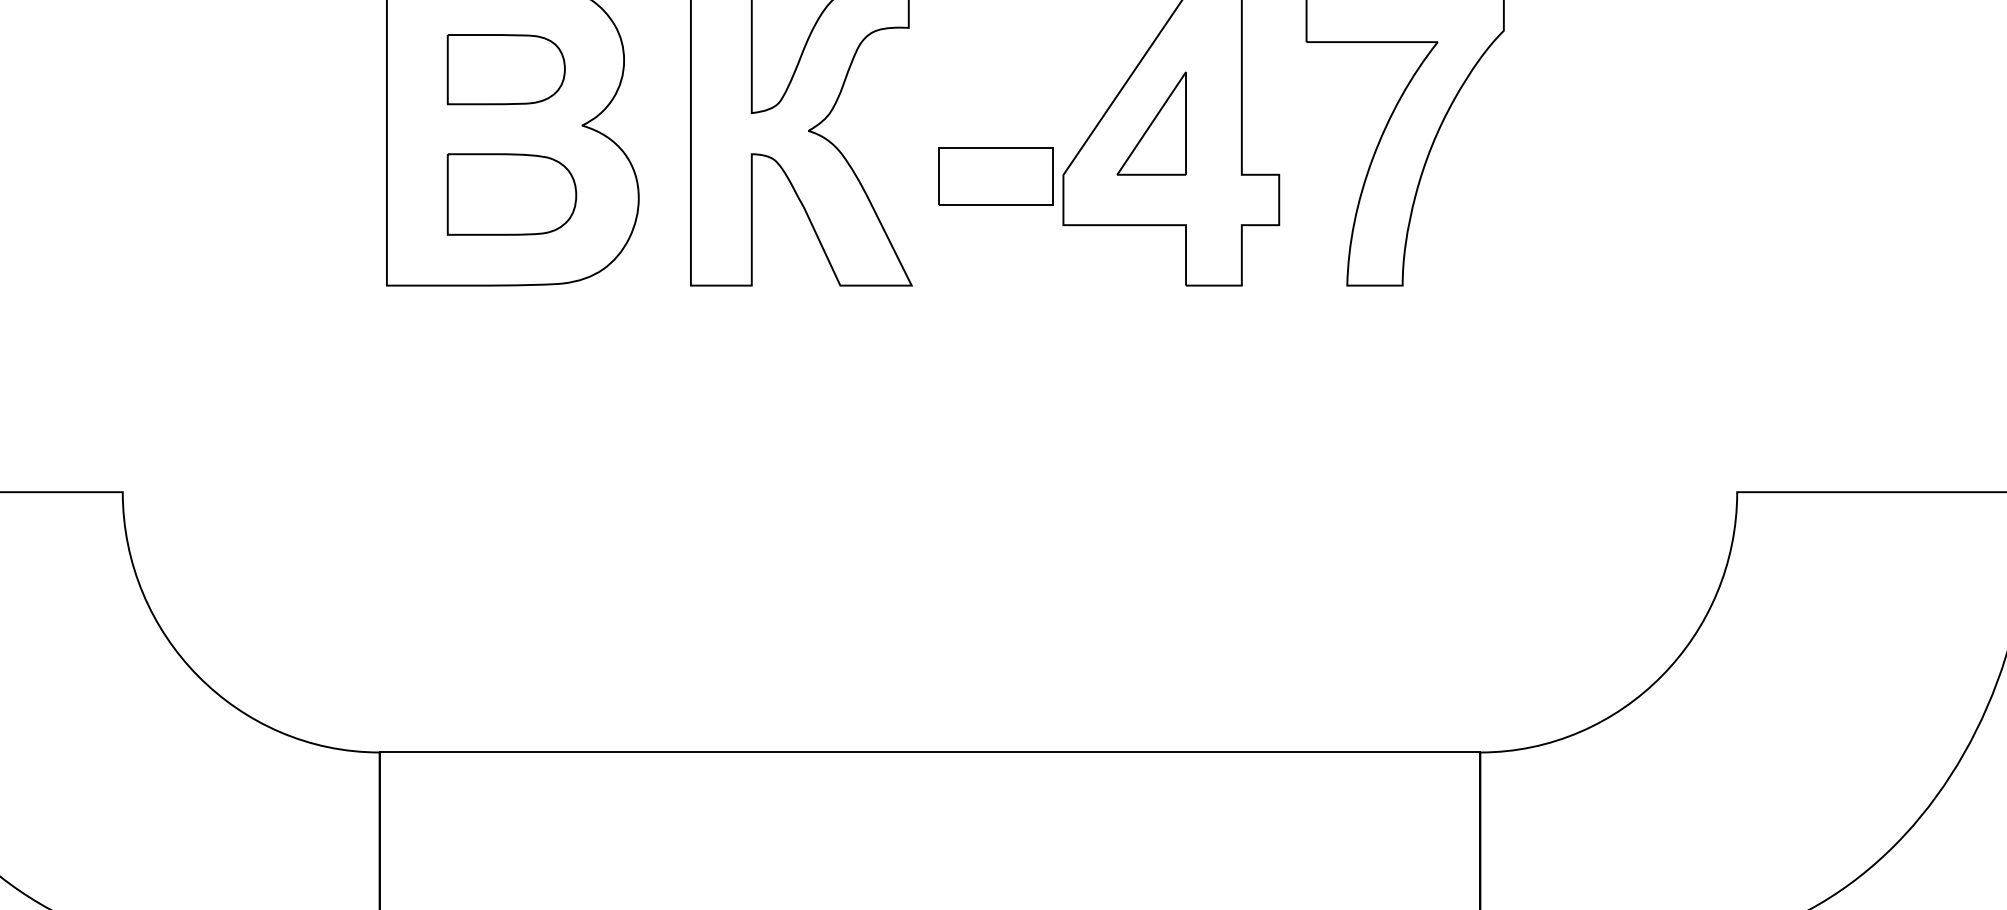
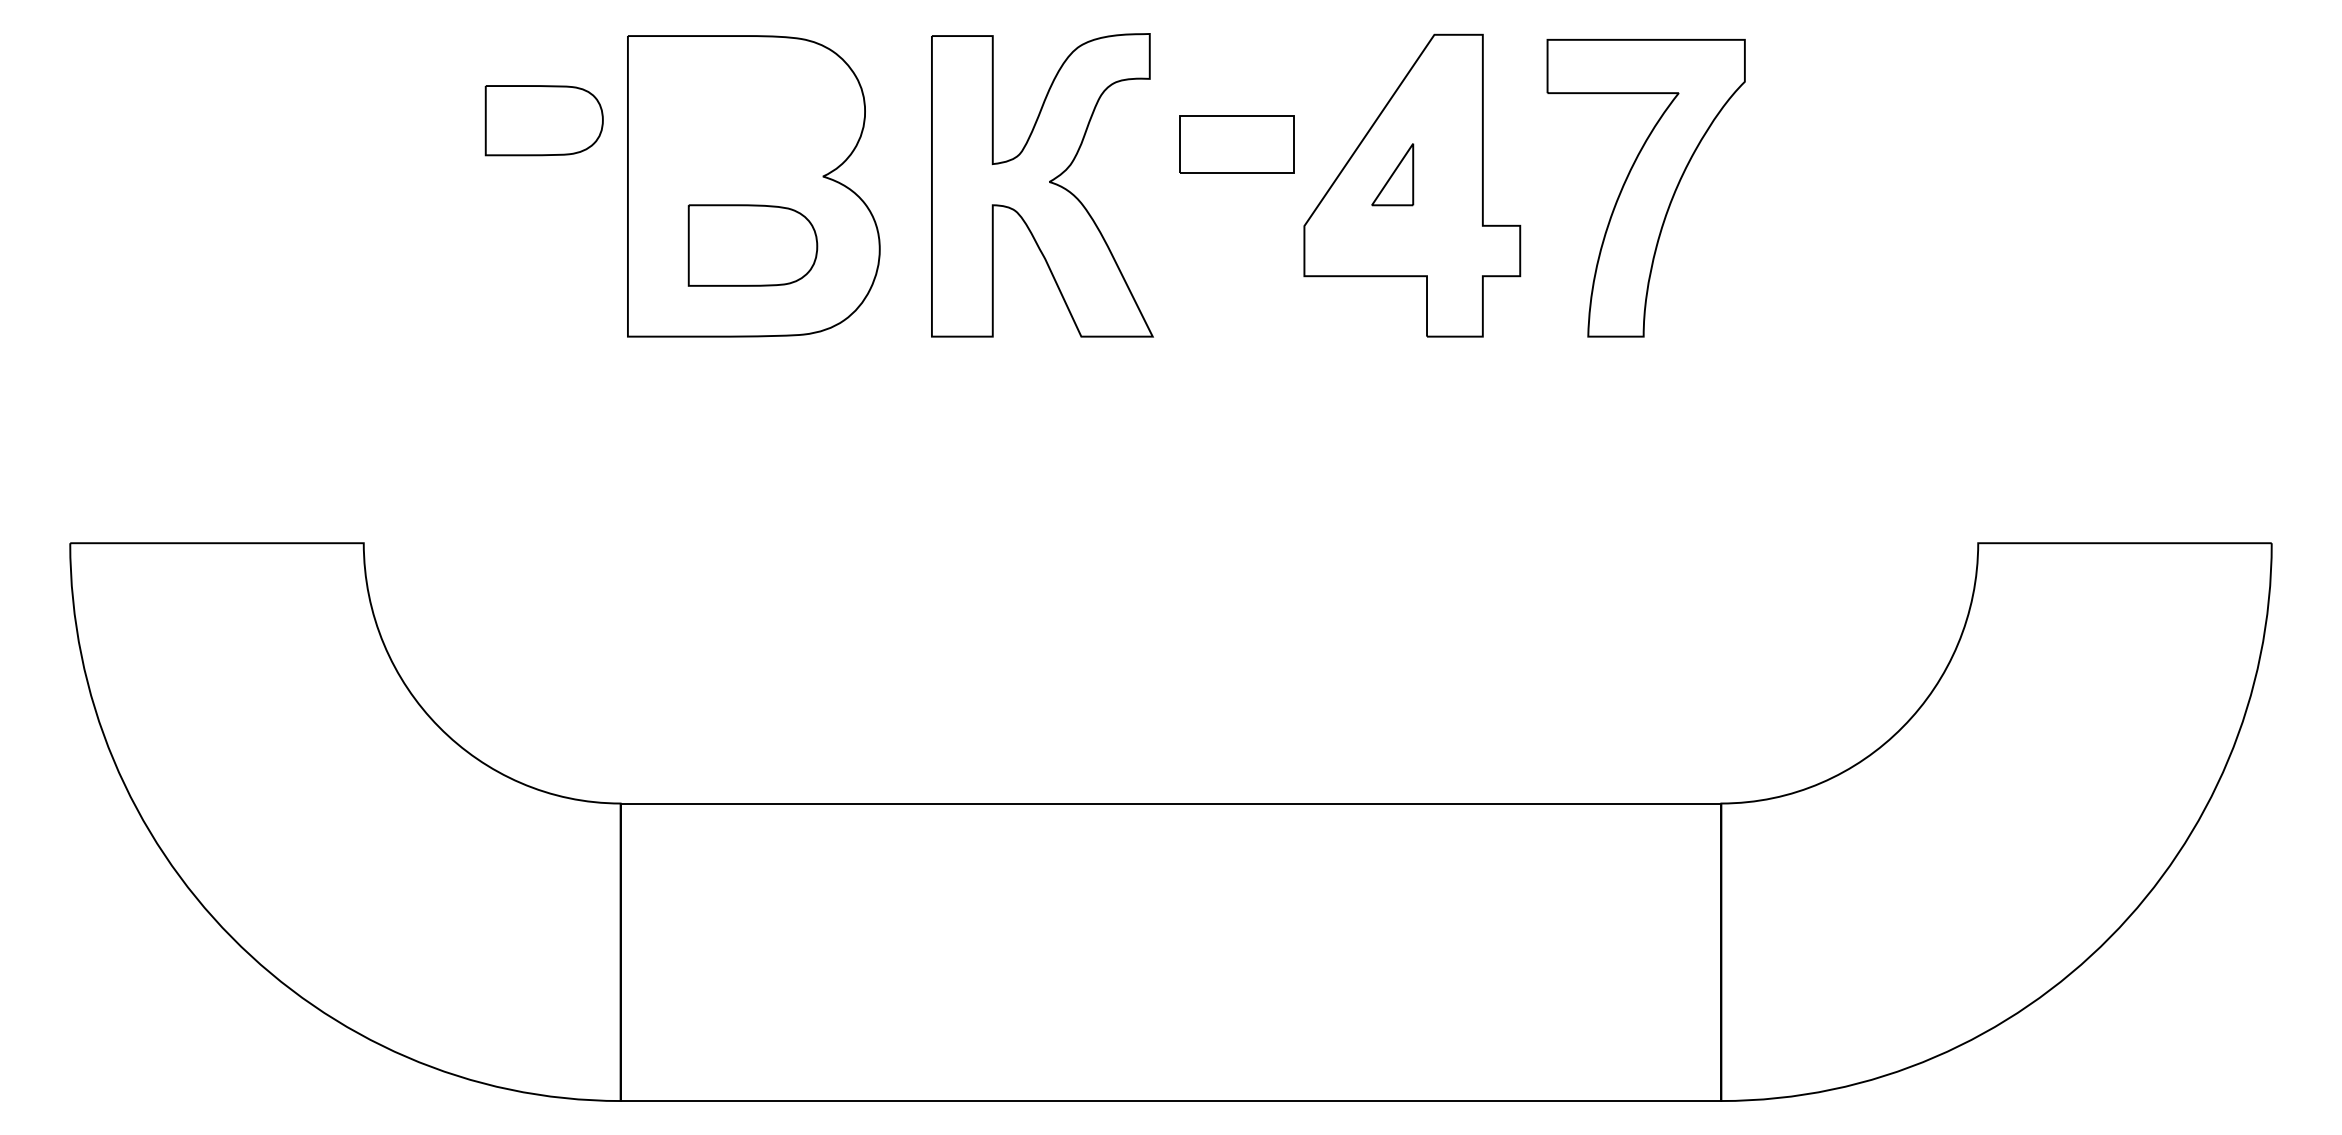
part: (505, 69) -> (543, 120), moved
part: (1151, 123) -> (1392, 174), size x0.6
part: (995, 176) -> (1236, 144), moved

